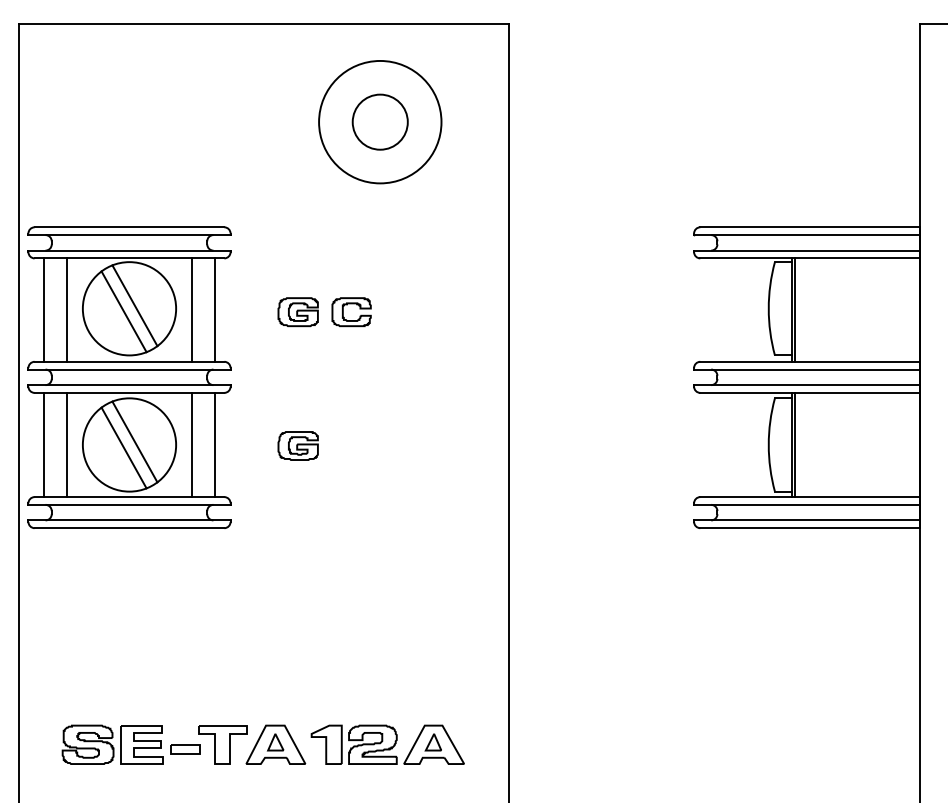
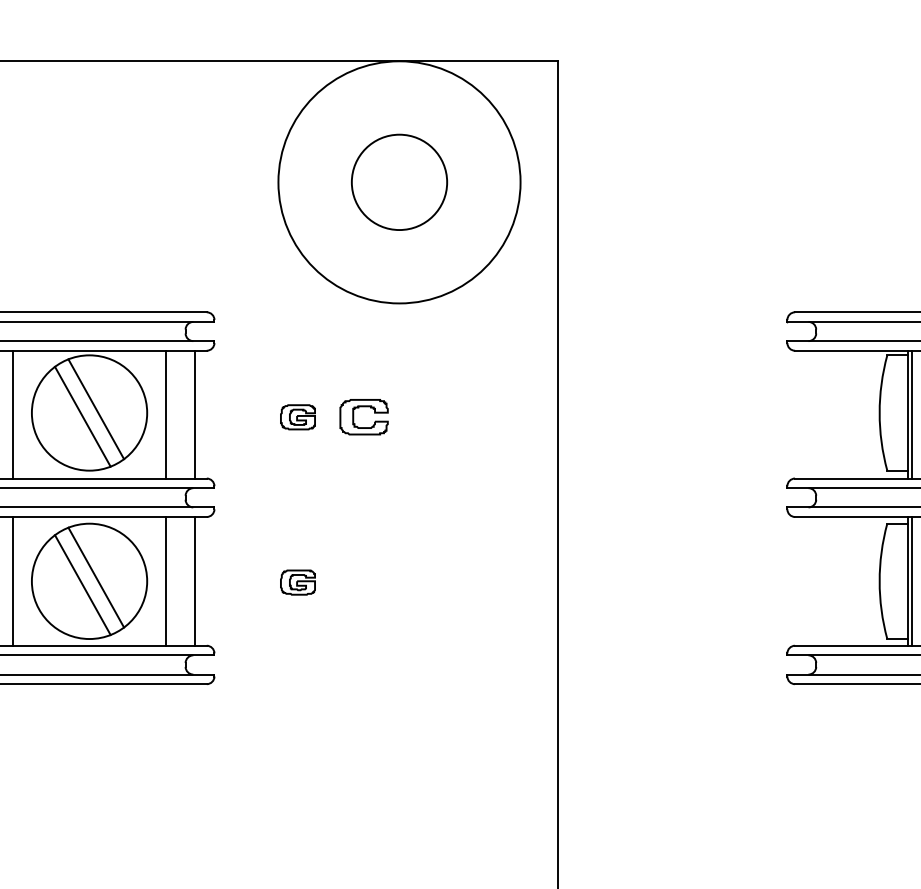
circle: (379, 121) -> (398, 181), size x1.4
circle: (380, 121) -> (399, 181), size x1.6
part: (297, 312) -> (297, 417), size x0.7
part: (297, 445) -> (297, 581), size x0.7

